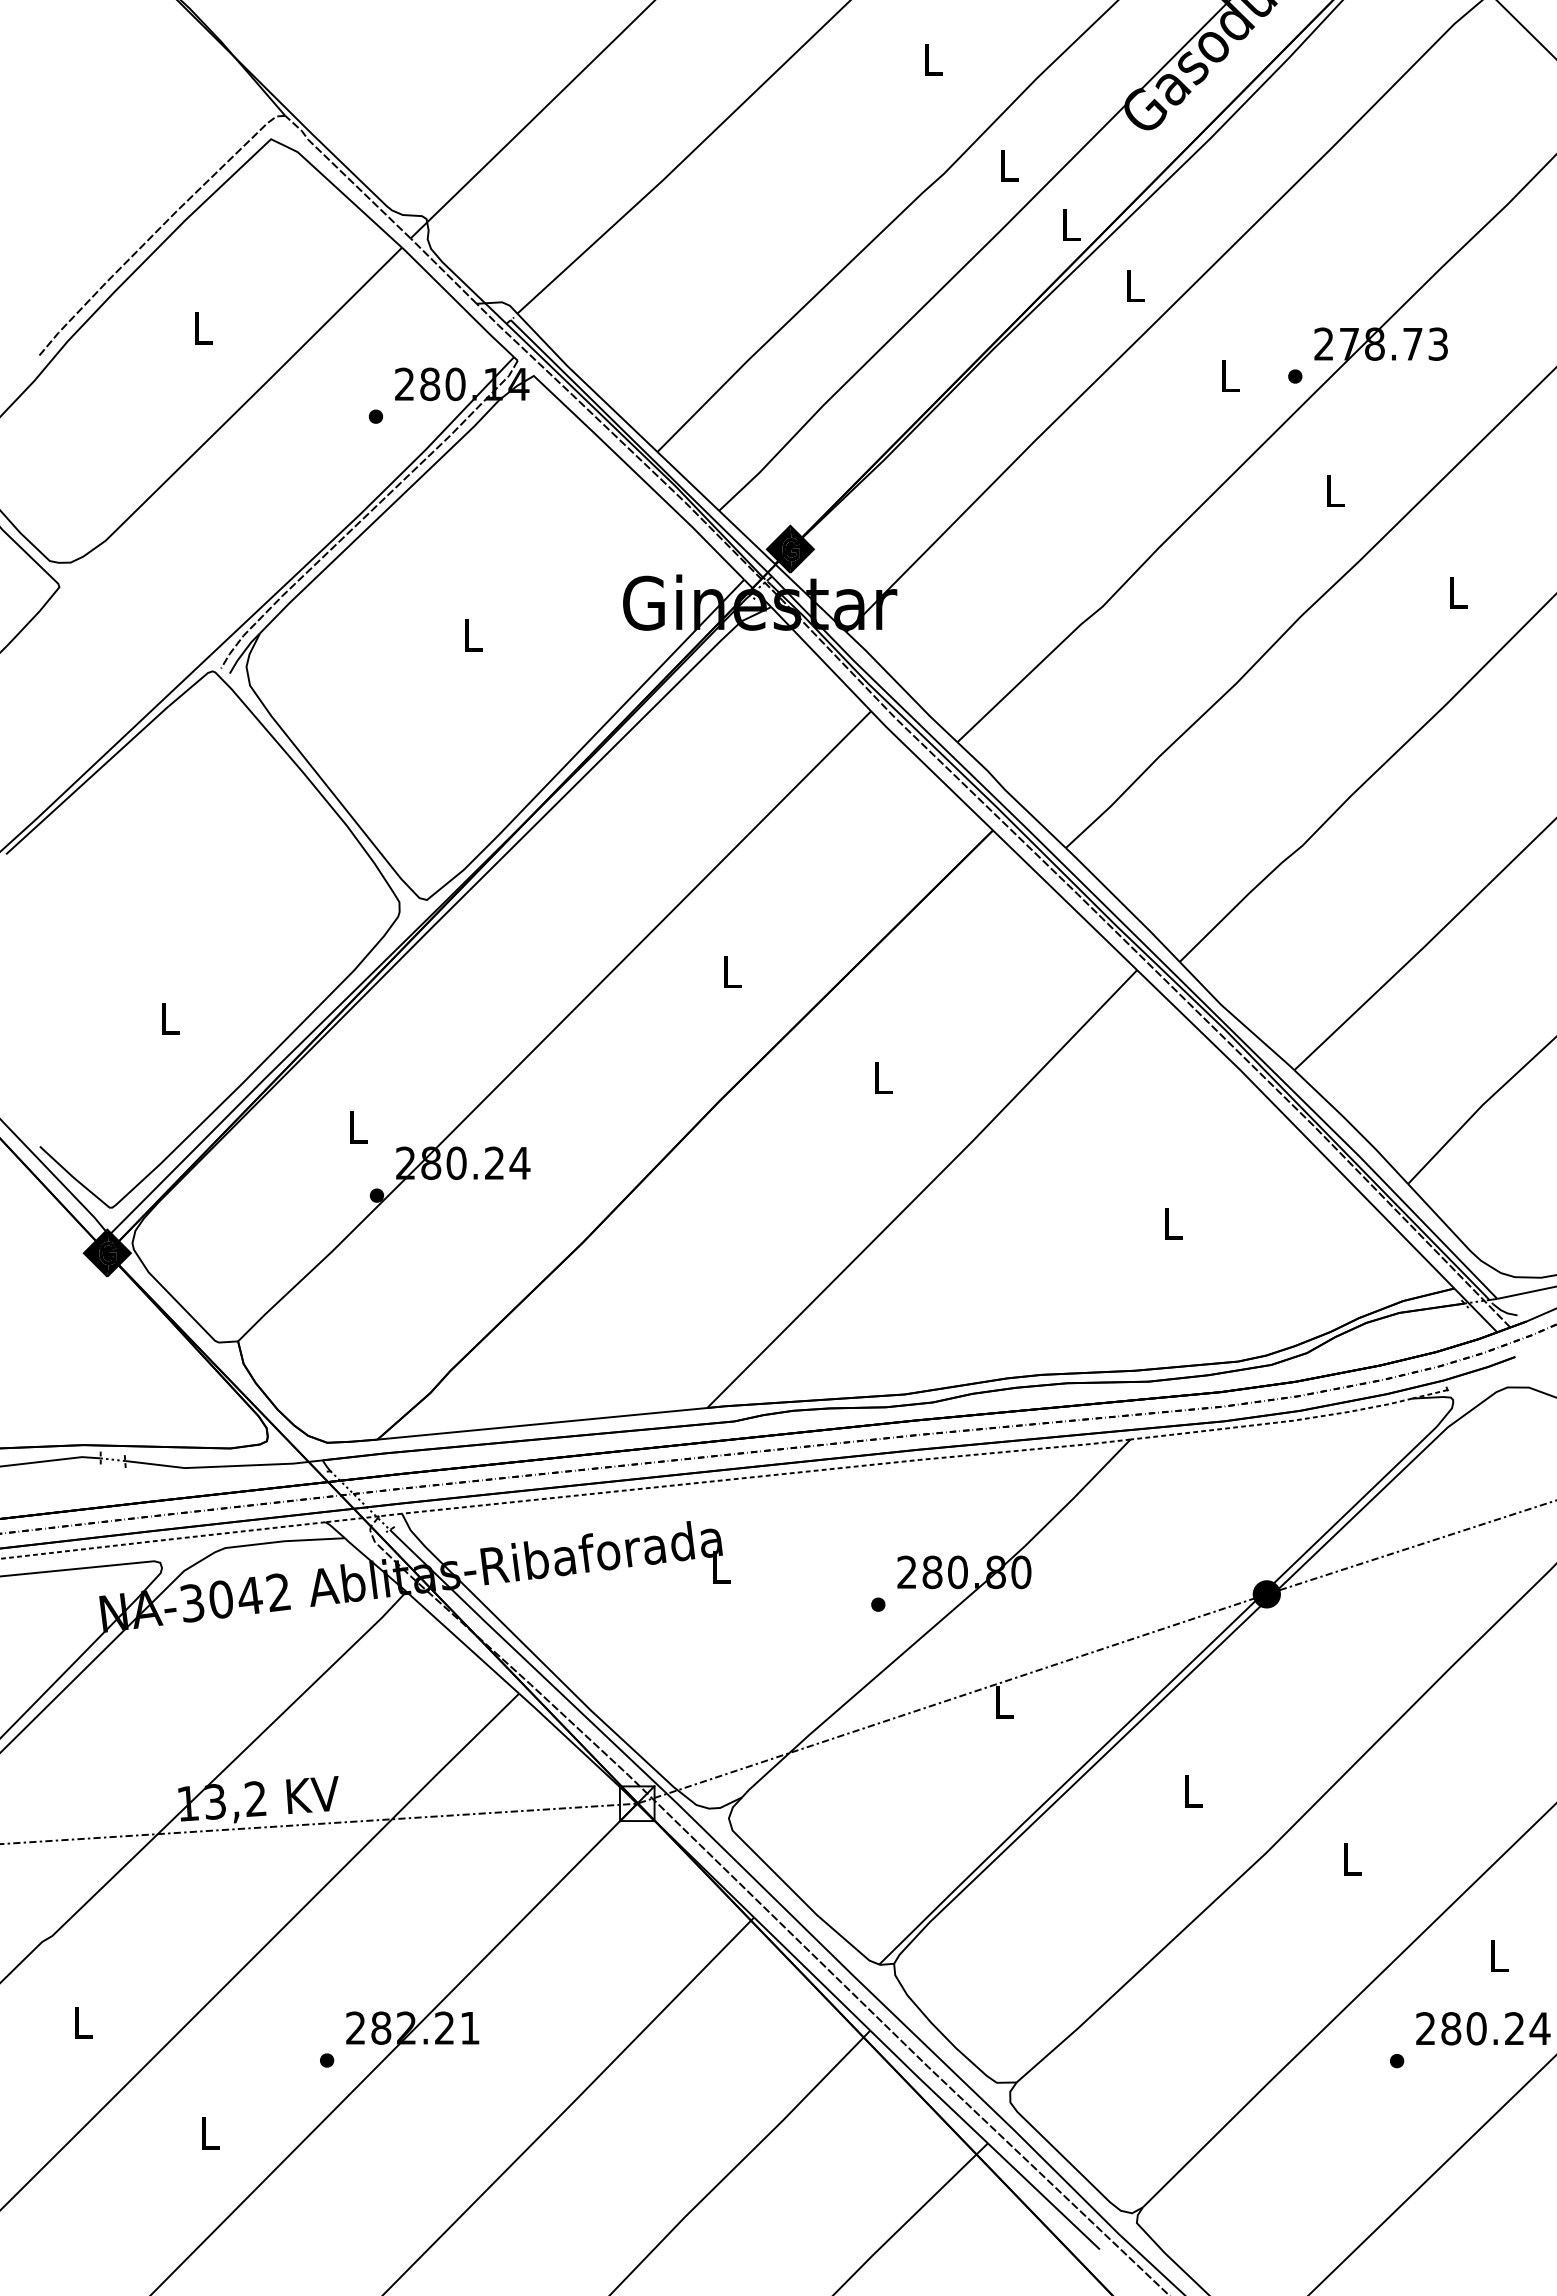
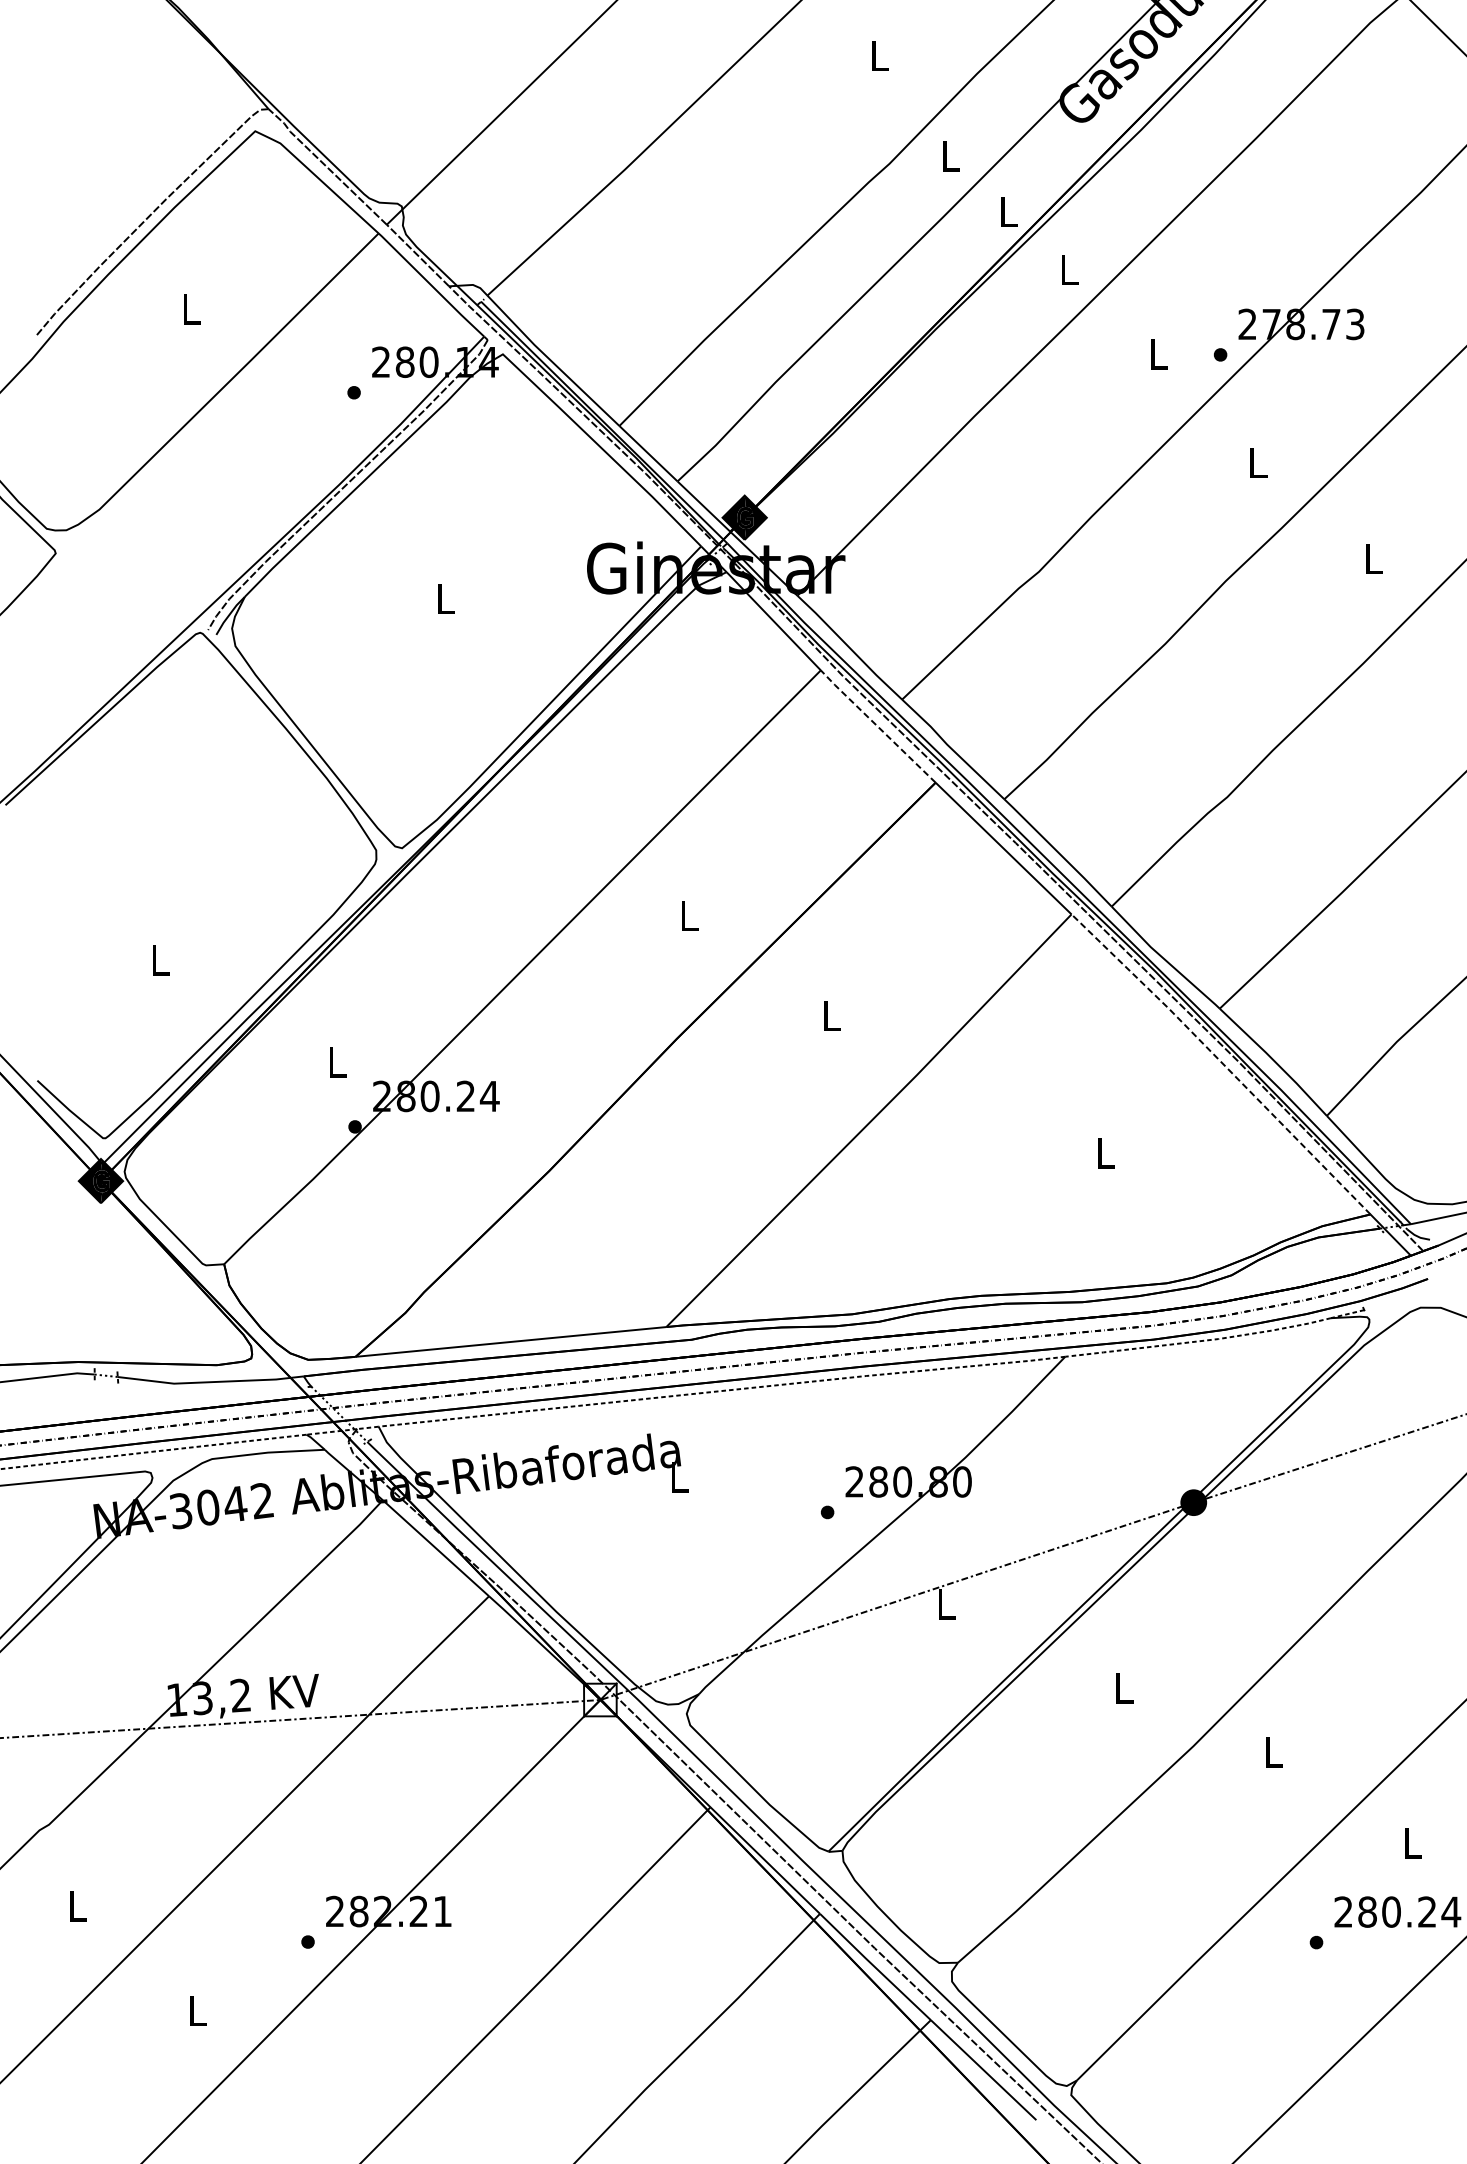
line: (931, 770) -> (877, 726), solid -> dashed
line: (1296, 1127) -> (1221, 1062), solid -> dashed

